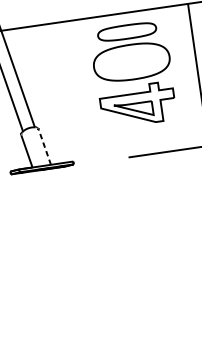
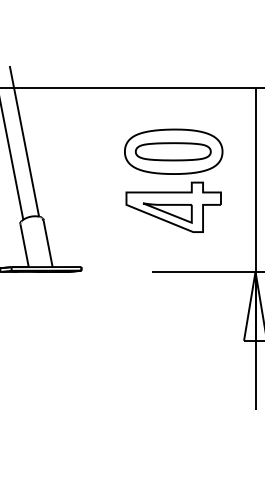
part: (126, 31) -> (172, 151), moved
line: (45, 147) -> (48, 243), dashed -> solid

